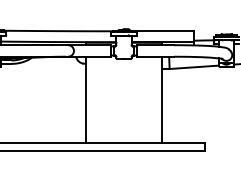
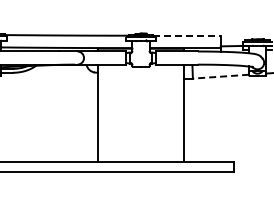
line: (164, 31) -> (187, 35), solid -> dashed
line: (193, 67) -> (220, 76), solid -> dashed

